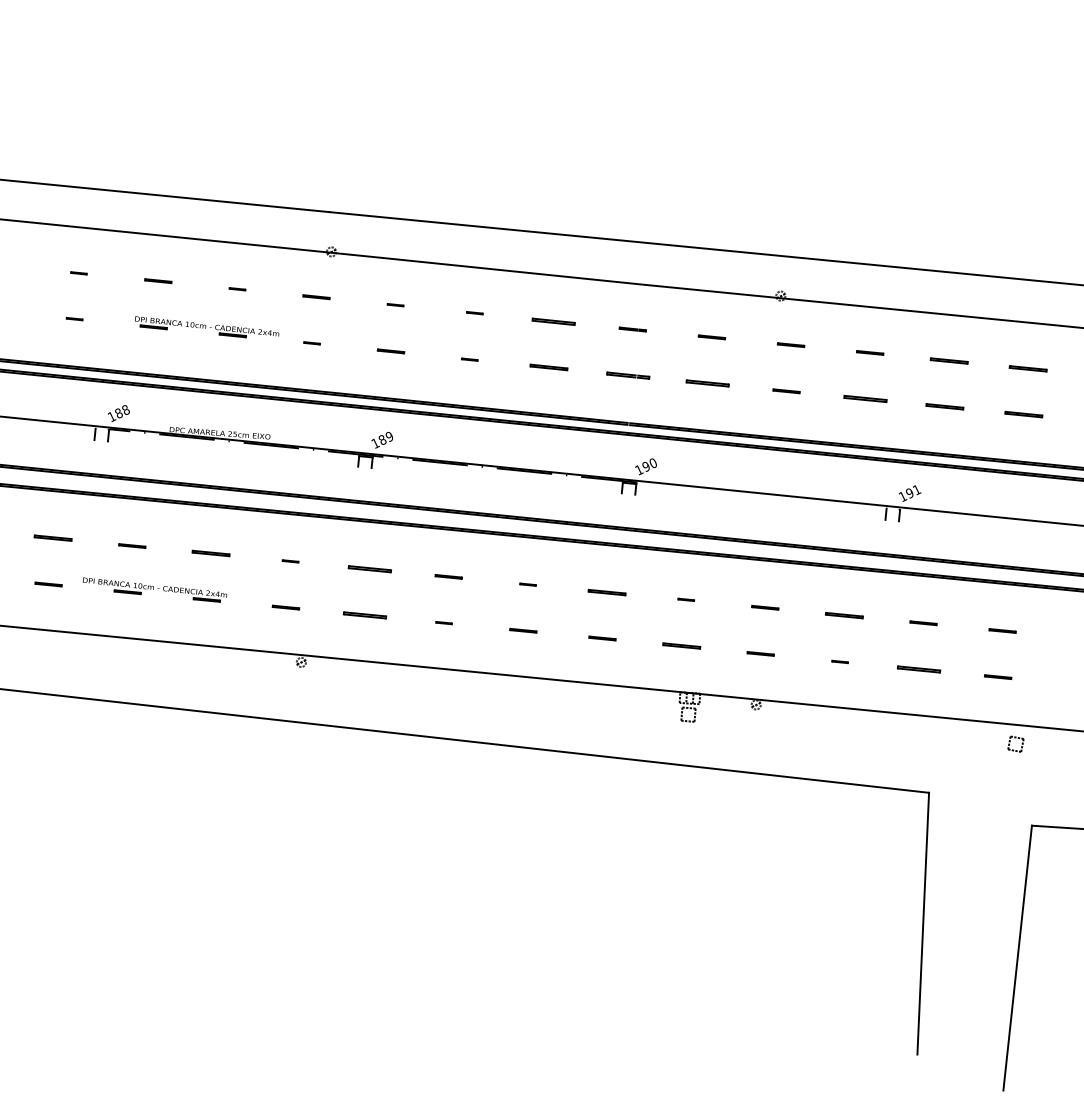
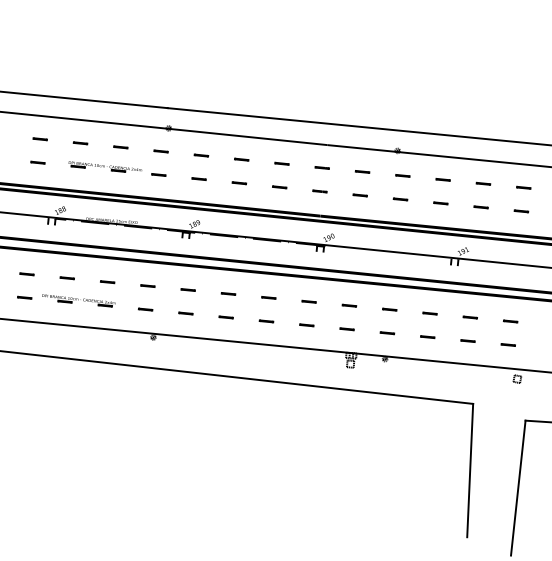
part: (77, 273) -> (39, 139), size x1.67
part: (236, 289) -> (120, 147), size x1.67
part: (395, 305) -> (201, 155), size x1.67
part: (474, 312) -> (241, 159), size x1.67
part: (73, 318) -> (37, 162), size x1.67
part: (552, 320) -> (281, 163), size x0.62
part: (311, 342) -> (158, 174), size x1.67
part: (468, 360) -> (238, 183), size x1.67
part: (949, 360) -> (483, 183), size x0.71
part: (548, 367) -> (279, 187), size x0.71
part: (1027, 367) -> (523, 187), size x0.71
part: (627, 375) -> (319, 191), size x0.62
part: (705, 383) -> (359, 195), size x0.62
part: (864, 399) -> (440, 203), size x0.62
part: (943, 407) -> (480, 207), size x0.71
part: (1023, 415) -> (521, 211), size x0.71
part: (52, 538) -> (26, 274), size x0.71
part: (211, 554) -> (107, 282), size x0.71
part: (289, 560) -> (147, 285), size x1.67
part: (368, 568) -> (187, 289), size x0.62
part: (527, 583) -> (268, 297), size x1.67
part: (605, 591) -> (308, 301), size x0.71
part: (686, 599) -> (349, 305), size x1.67
part: (364, 615) -> (185, 313), size x0.62
part: (843, 615) -> (429, 313), size x0.71
part: (442, 623) -> (225, 317), size x1.67
part: (680, 646) -> (346, 329), size x0.71
part: (839, 662) -> (427, 337), size x1.67
part: (917, 668) -> (467, 340), size x0.62

